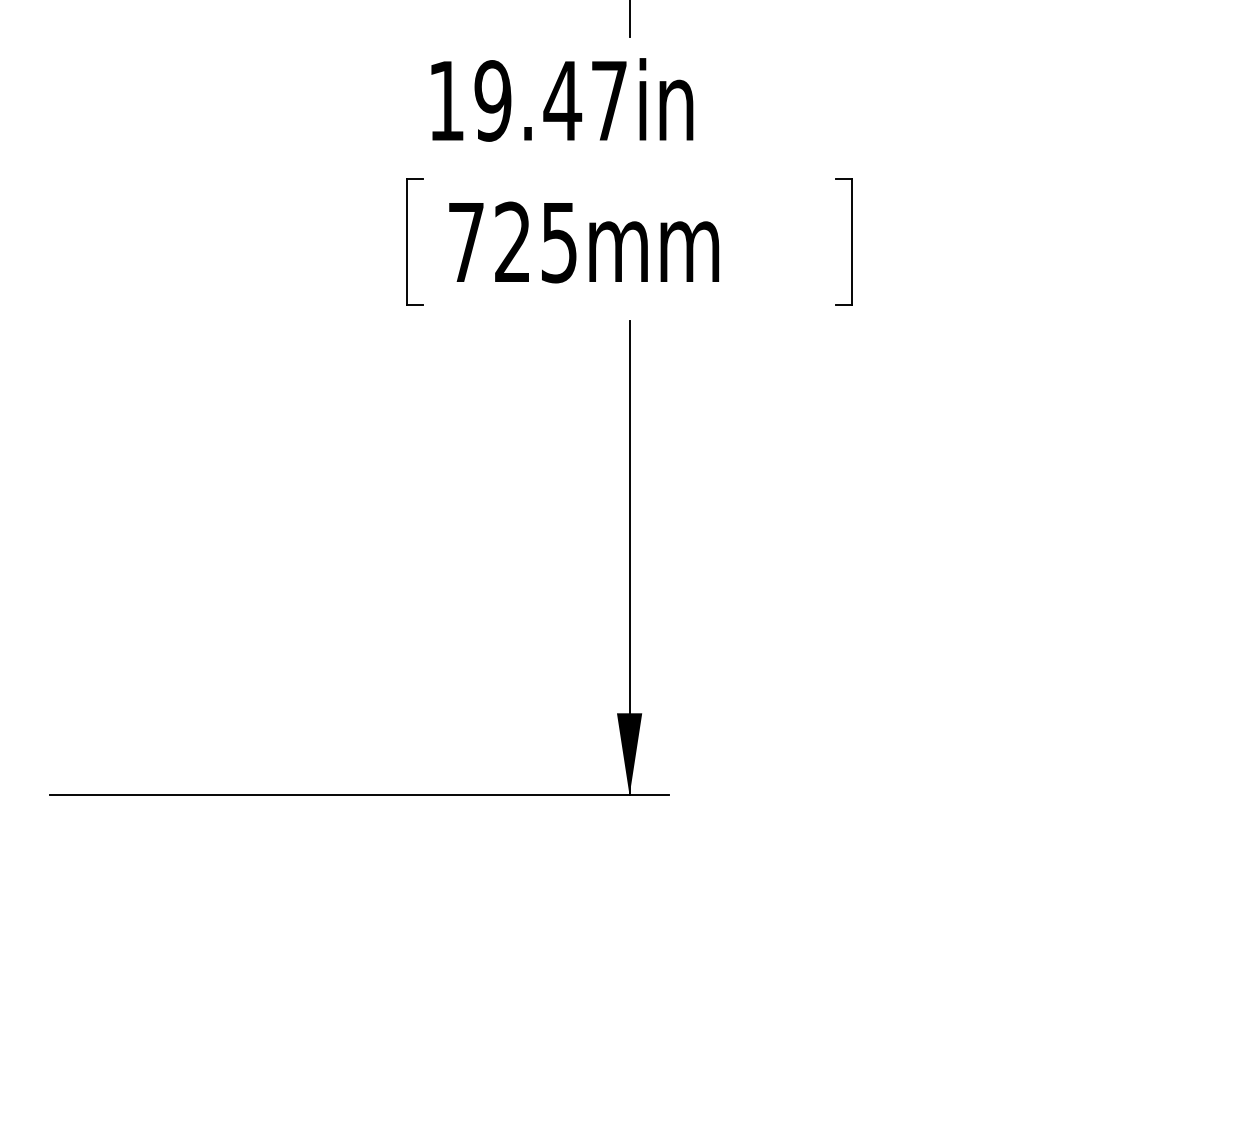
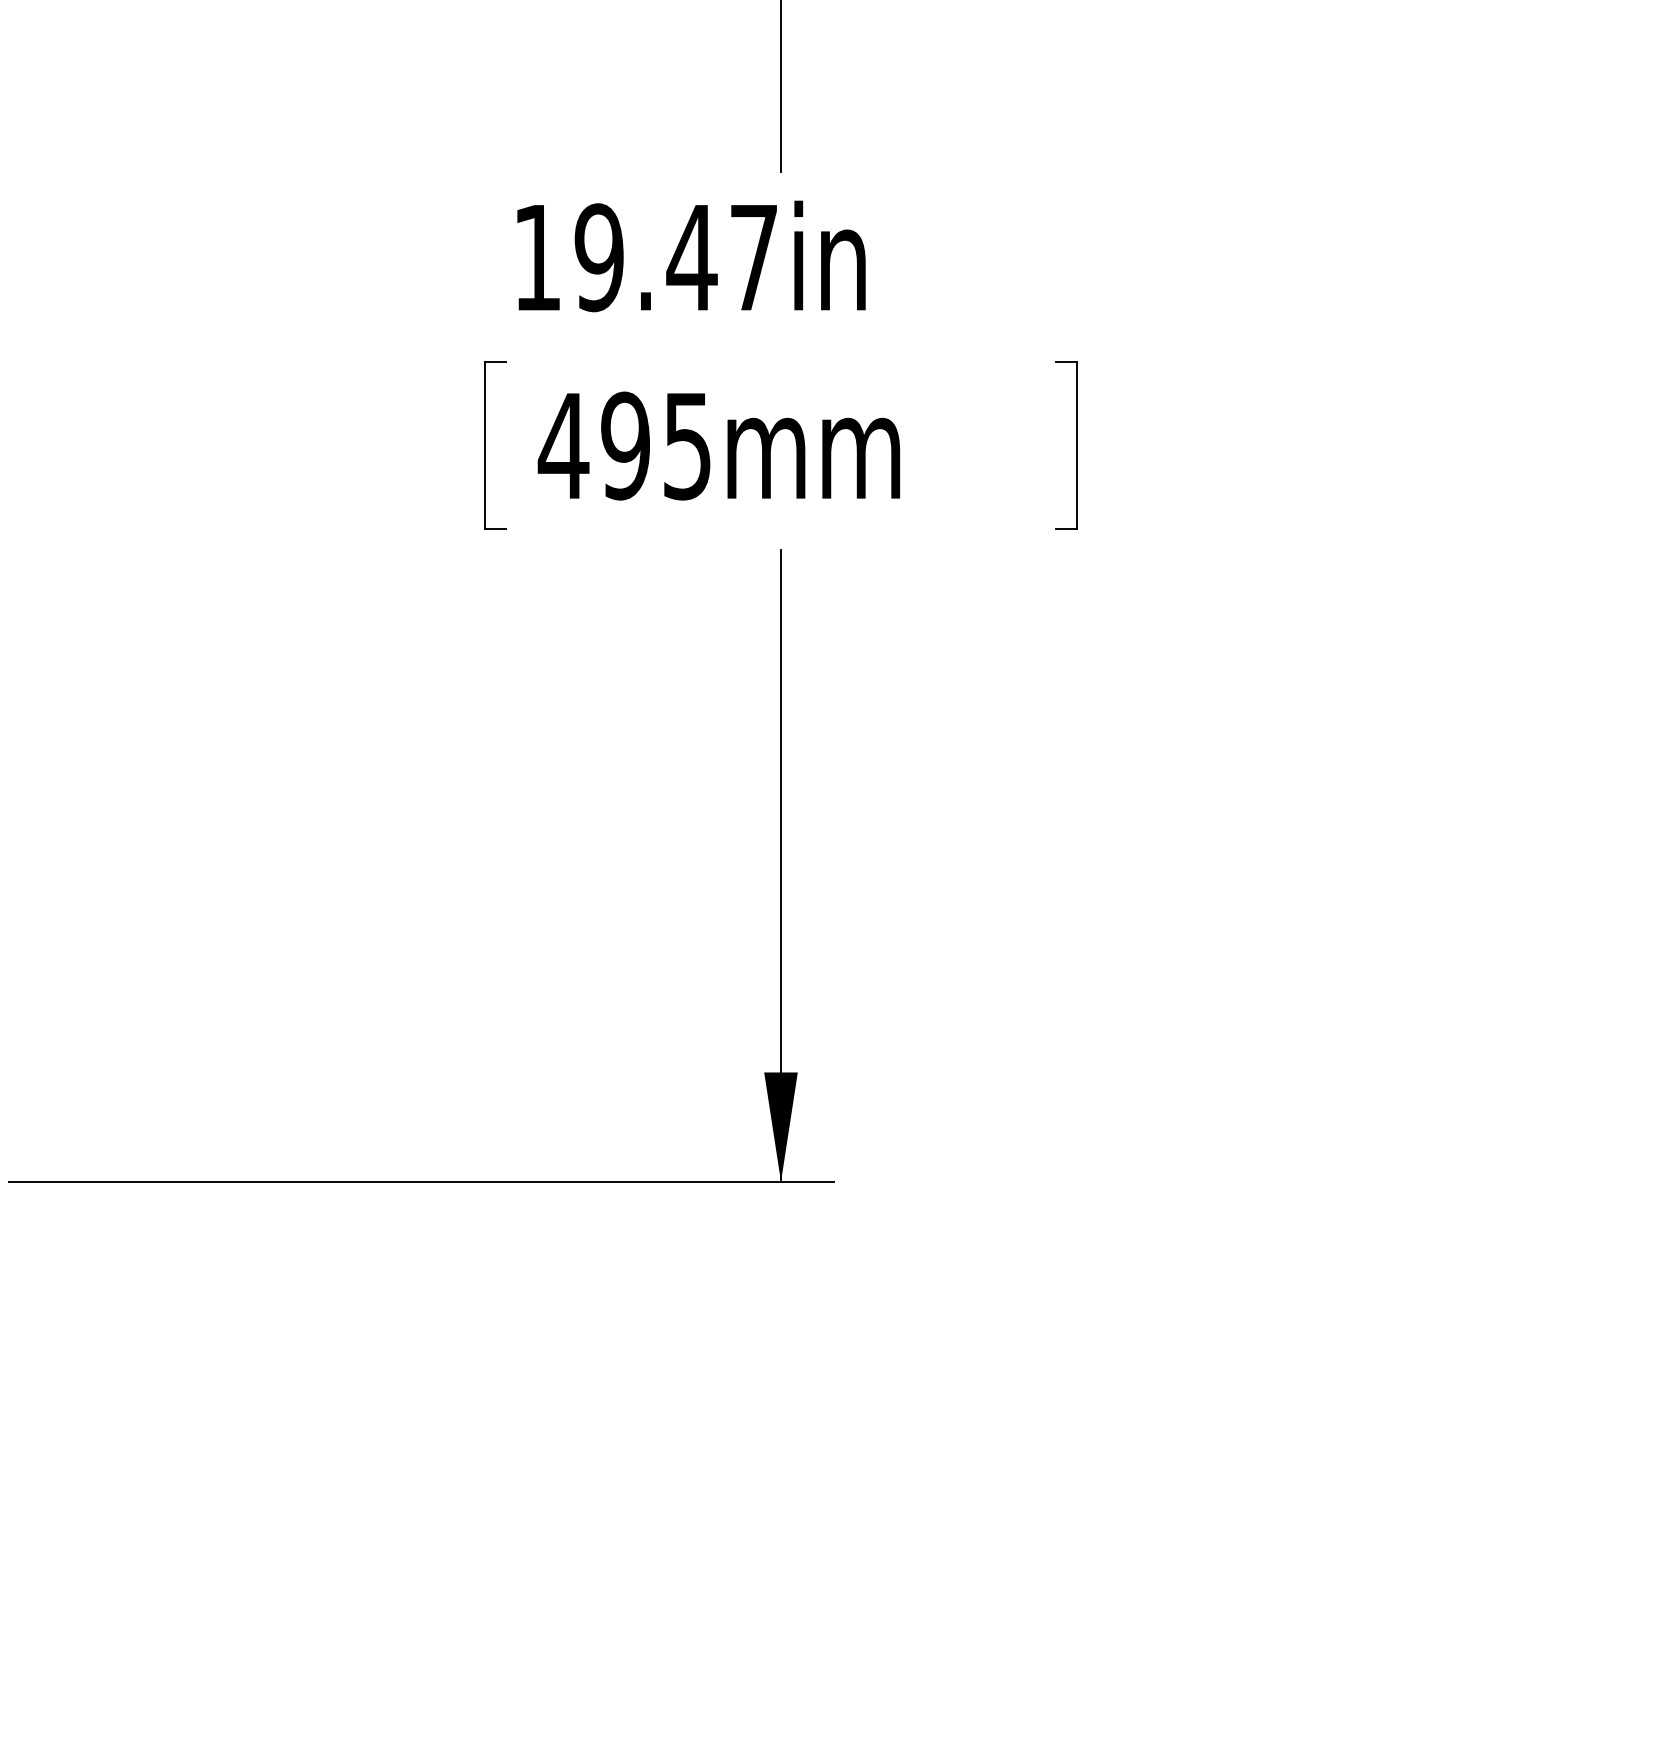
text: (488, 242) -> (593, 445), 725mm -> 495mm

